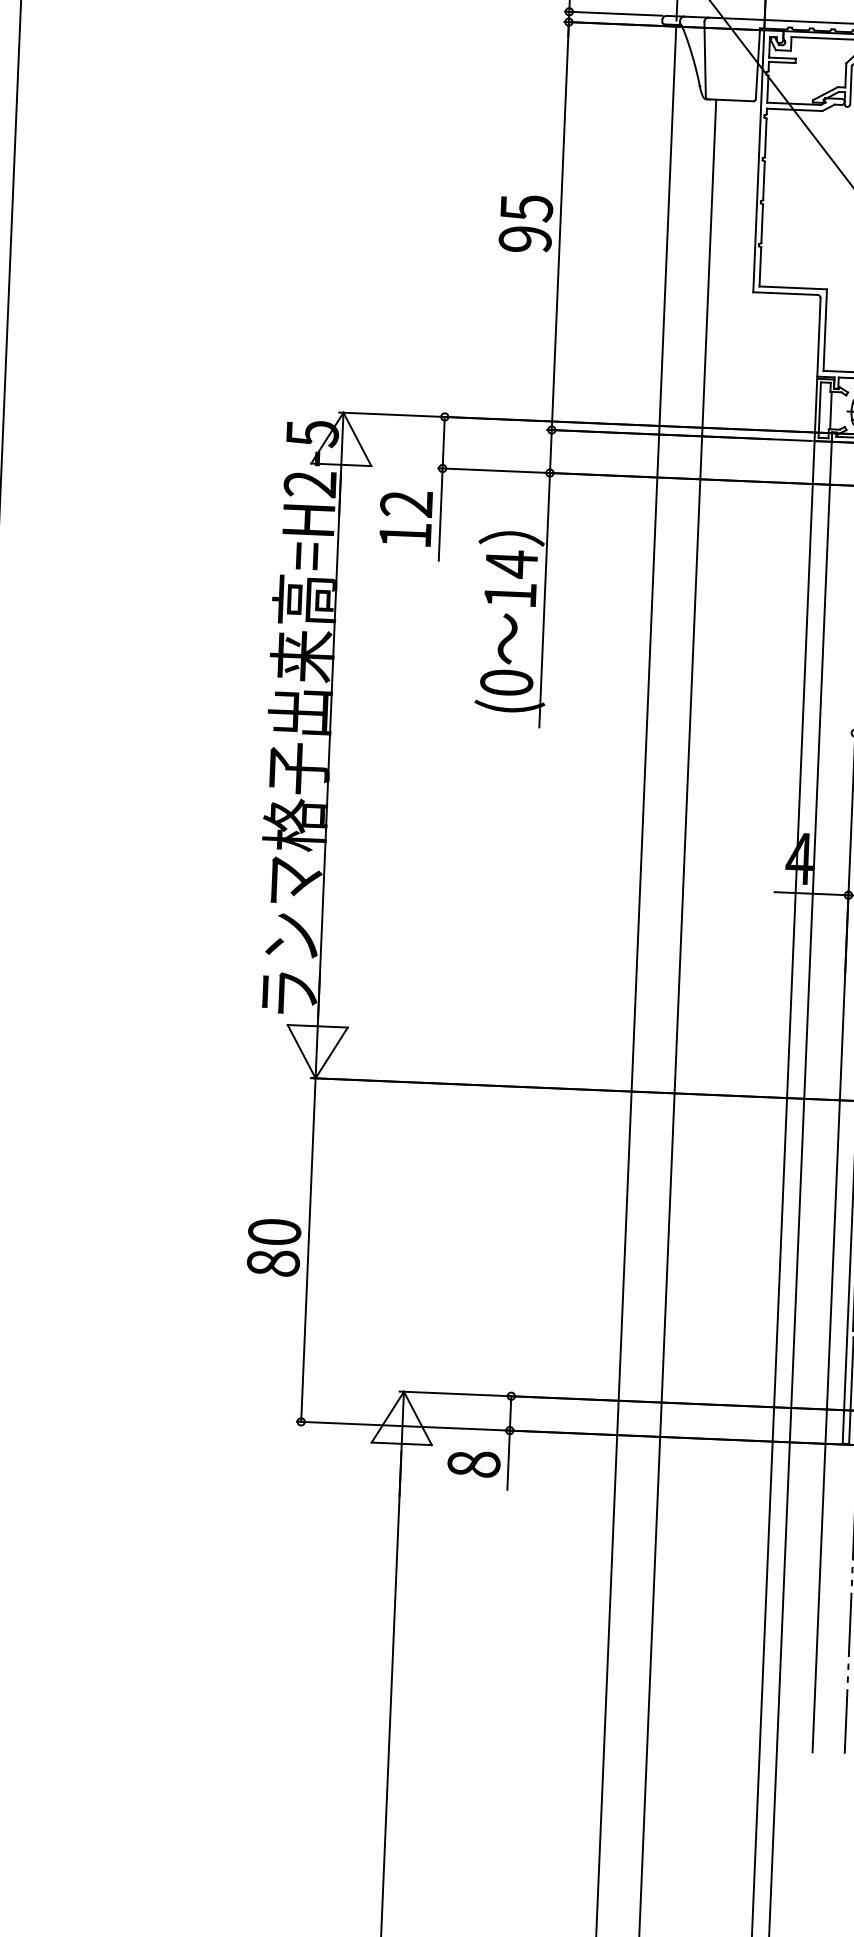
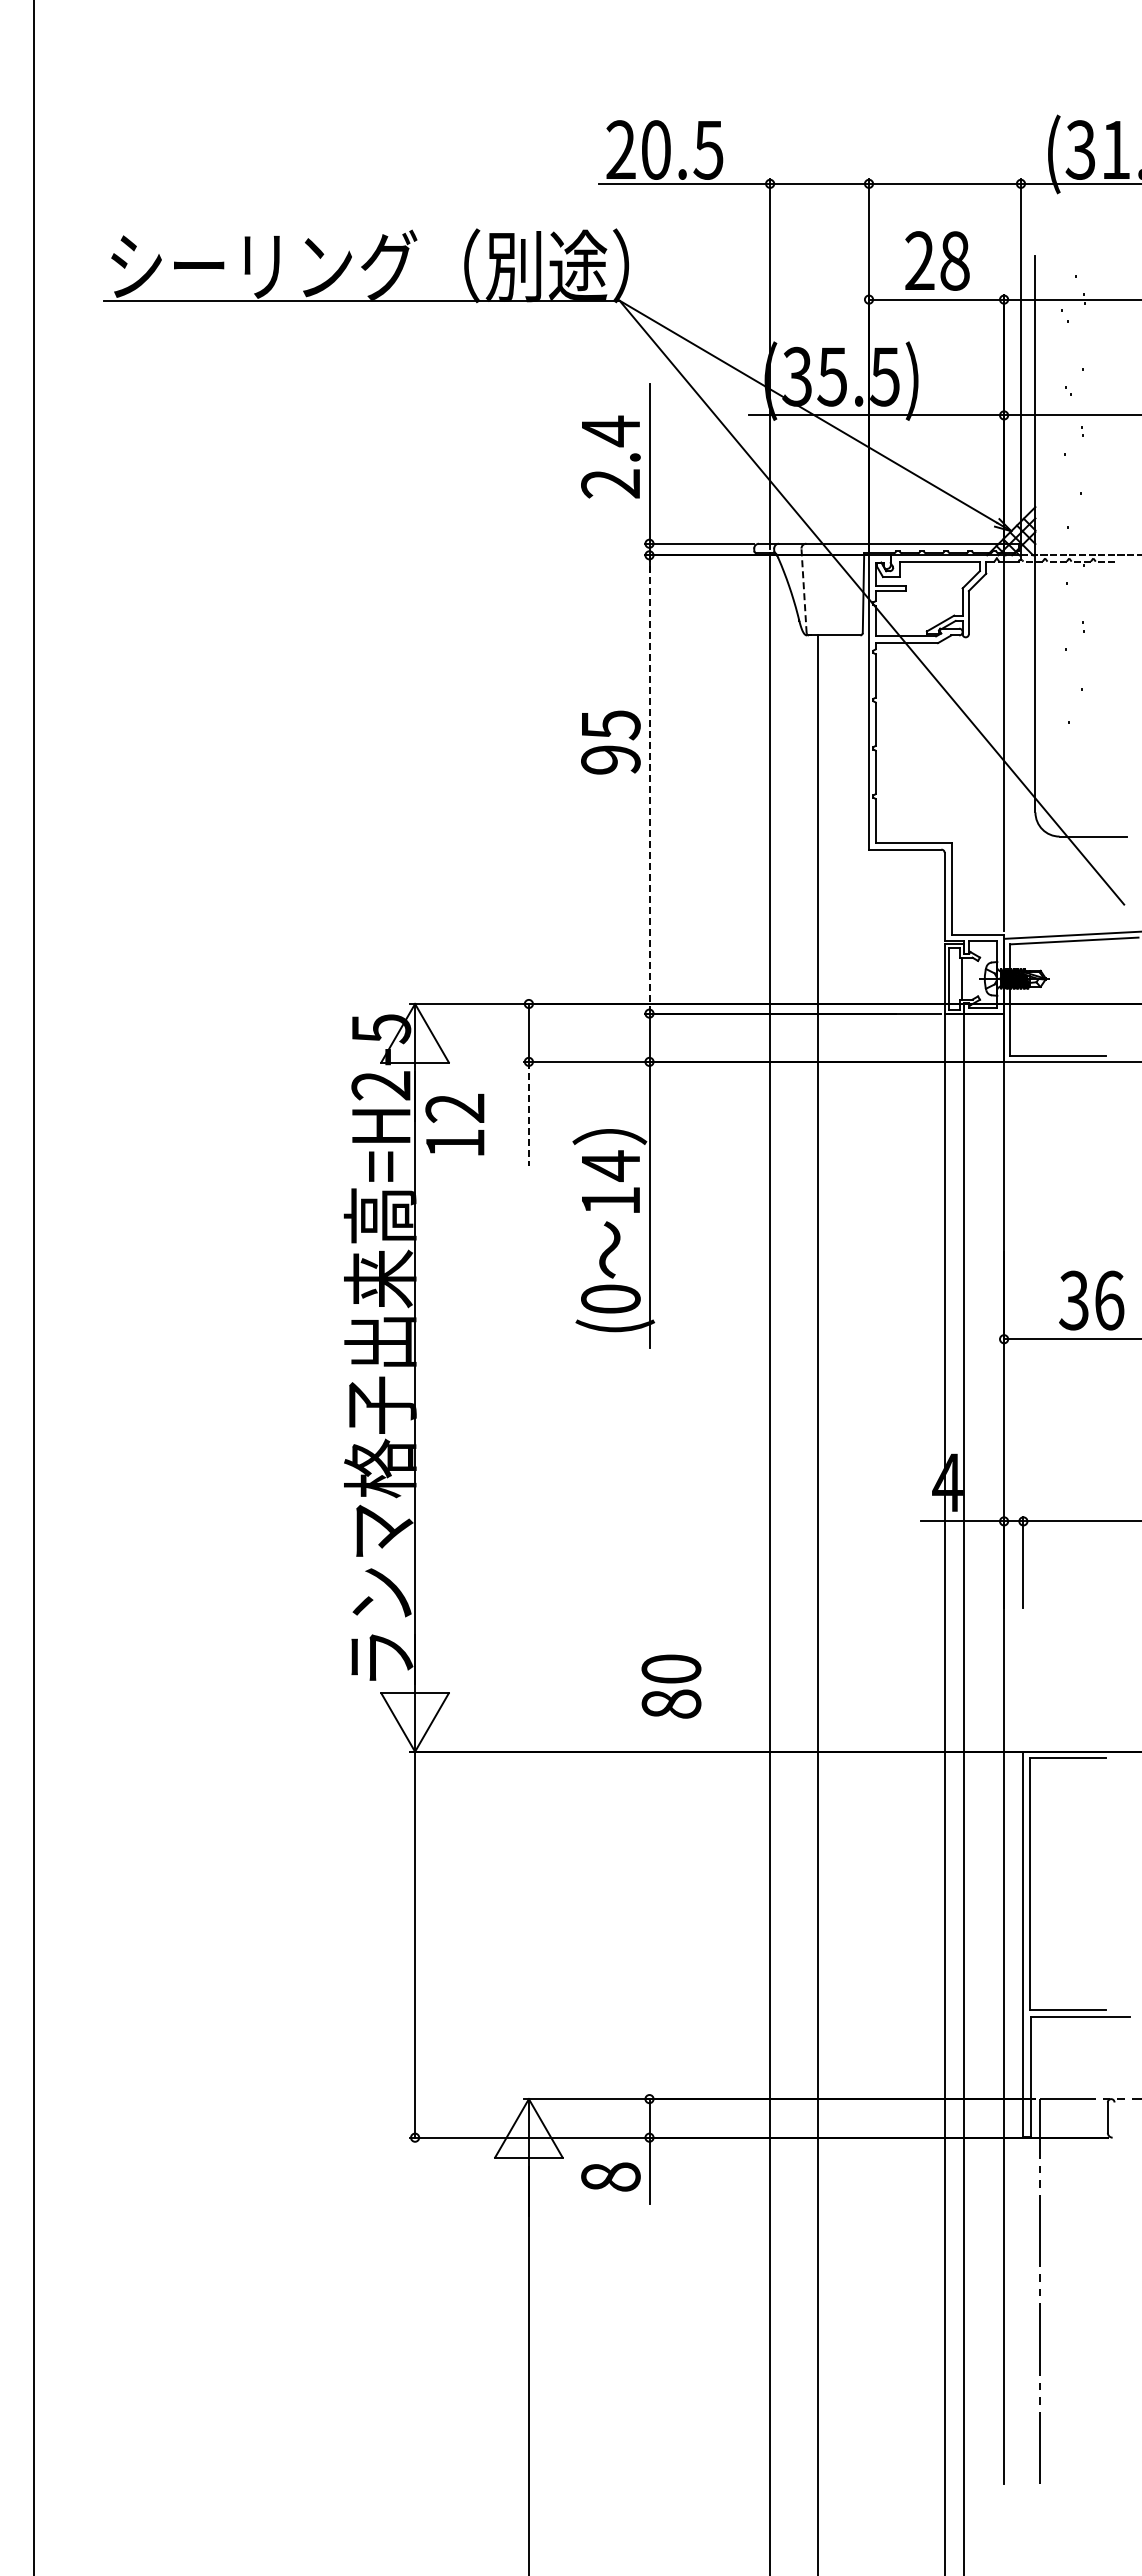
line: (705, 59) -> (804, 590), solid -> dashed
text: (525, 223) -> (610, 742), moved
line: (560, 226) -> (649, 784), solid -> dashed
line: (440, 514) -> (528, 1113), solid -> dashed
text: (405, 518) -> (454, 1124), moved
text: (274, 1247) -> (671, 1686), moved

